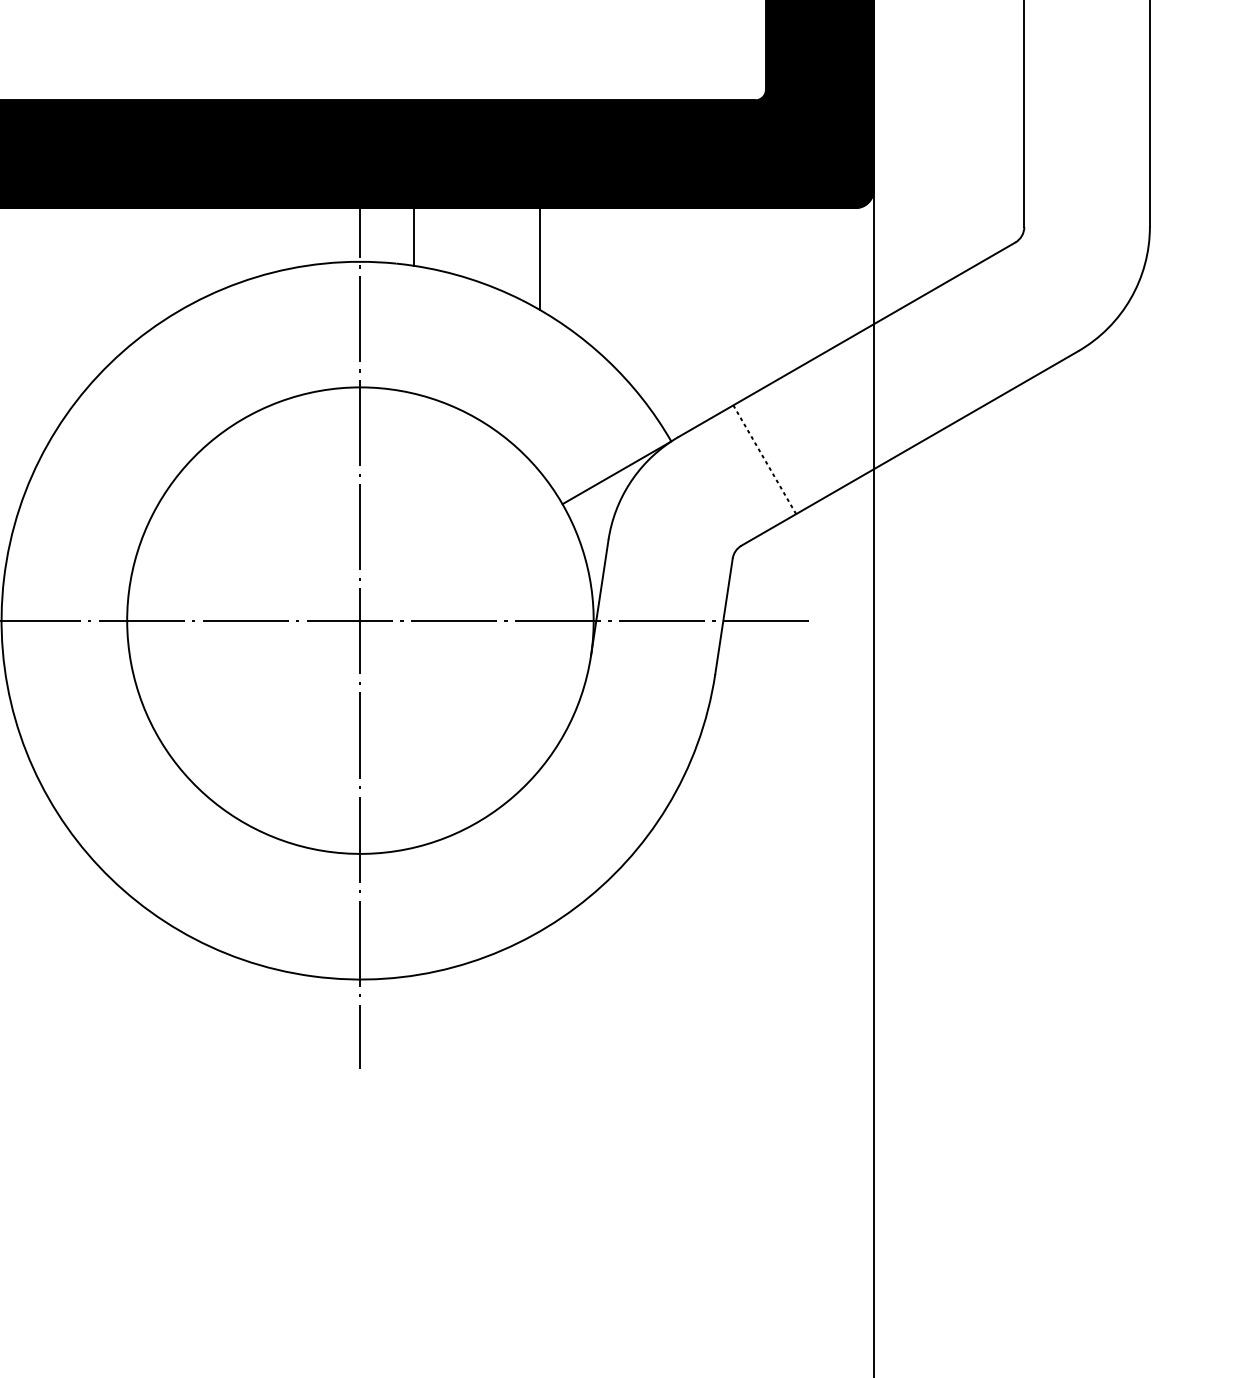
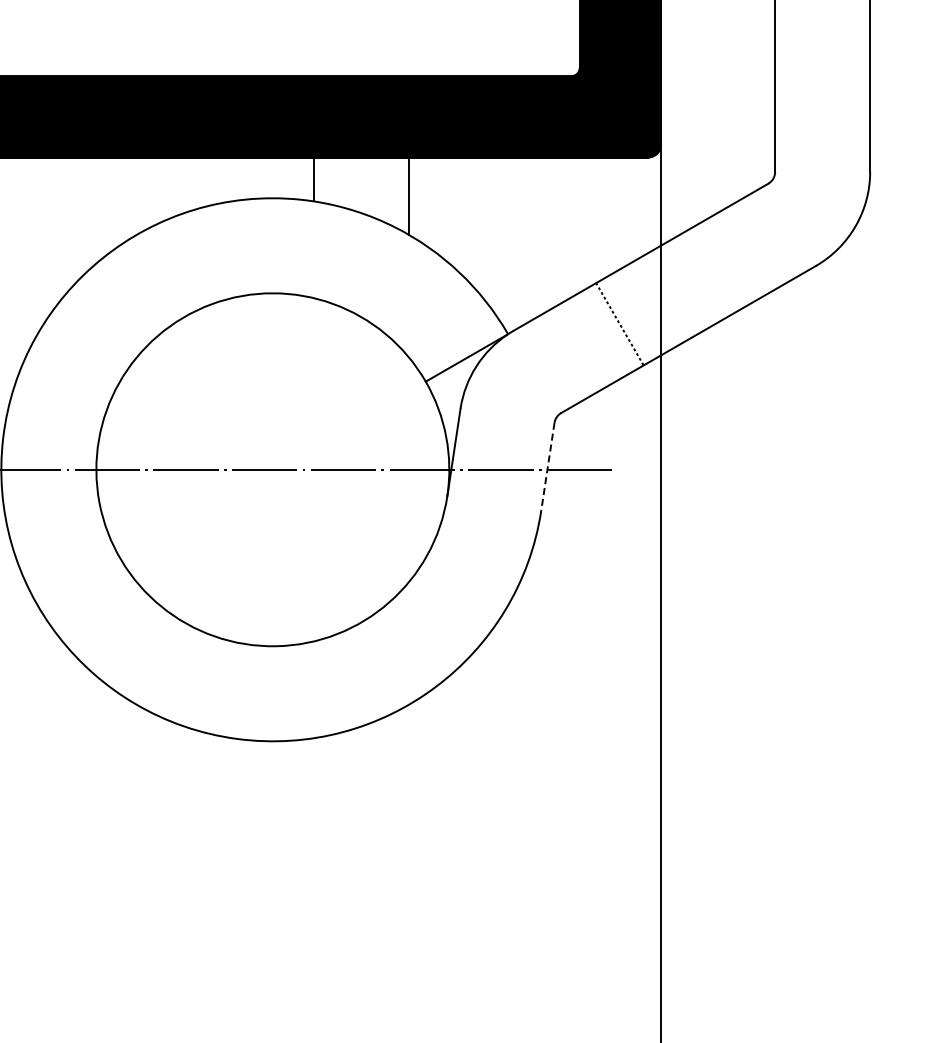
line: (764, 459) -> (619, 323), moved
line: (723, 617) -> (547, 467), solid -> dashed
line: (359, 620) -> (272, 469), removed

